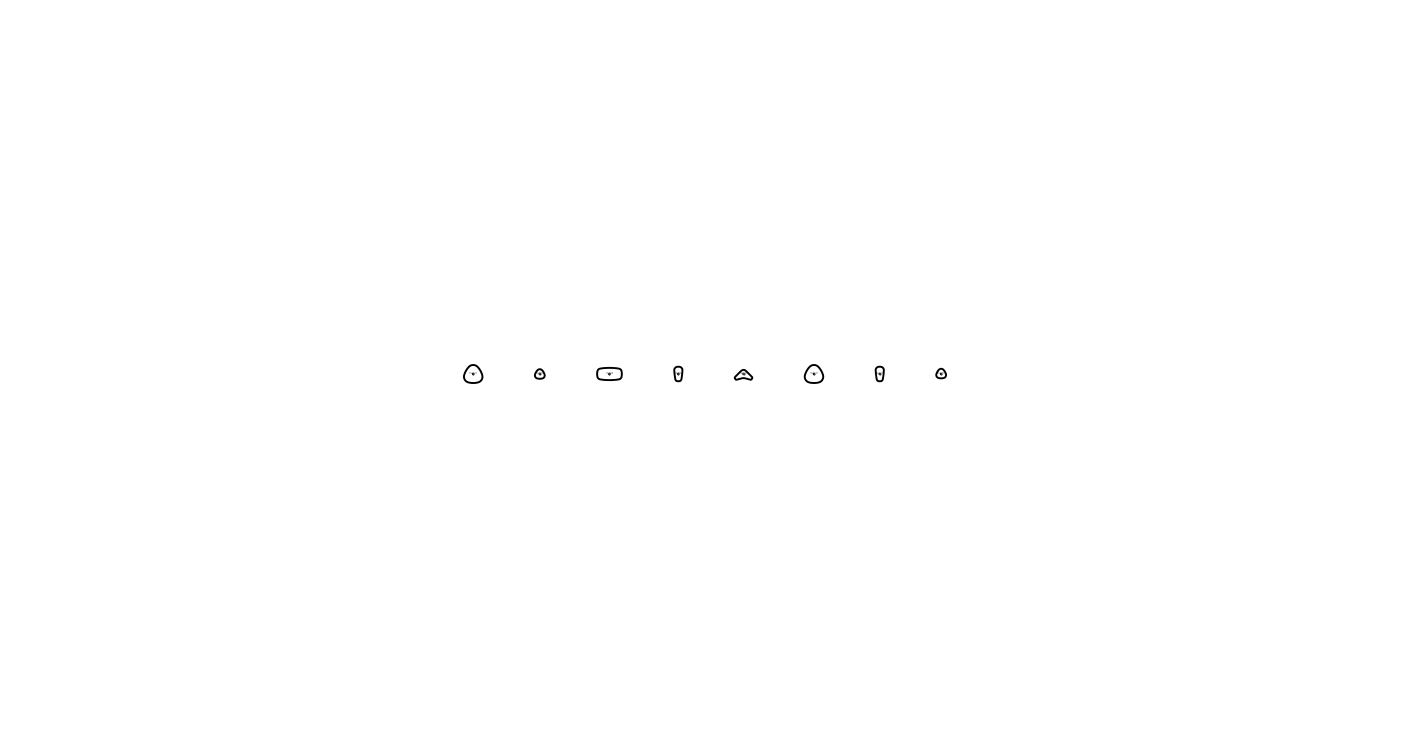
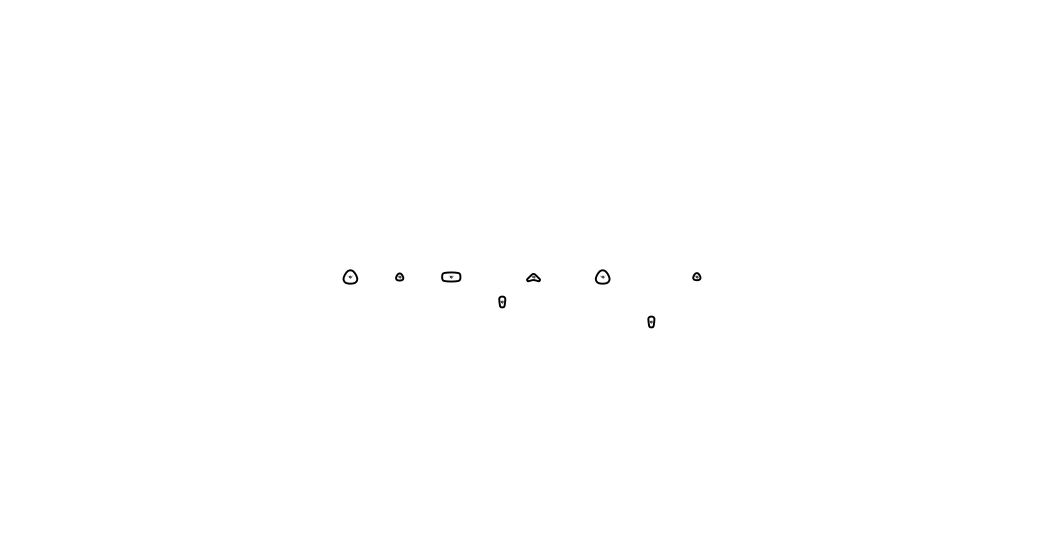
part: (678, 373) -> (502, 301), moved
part: (879, 373) -> (651, 321), moved
part: (743, 374) -> (533, 277), moved

